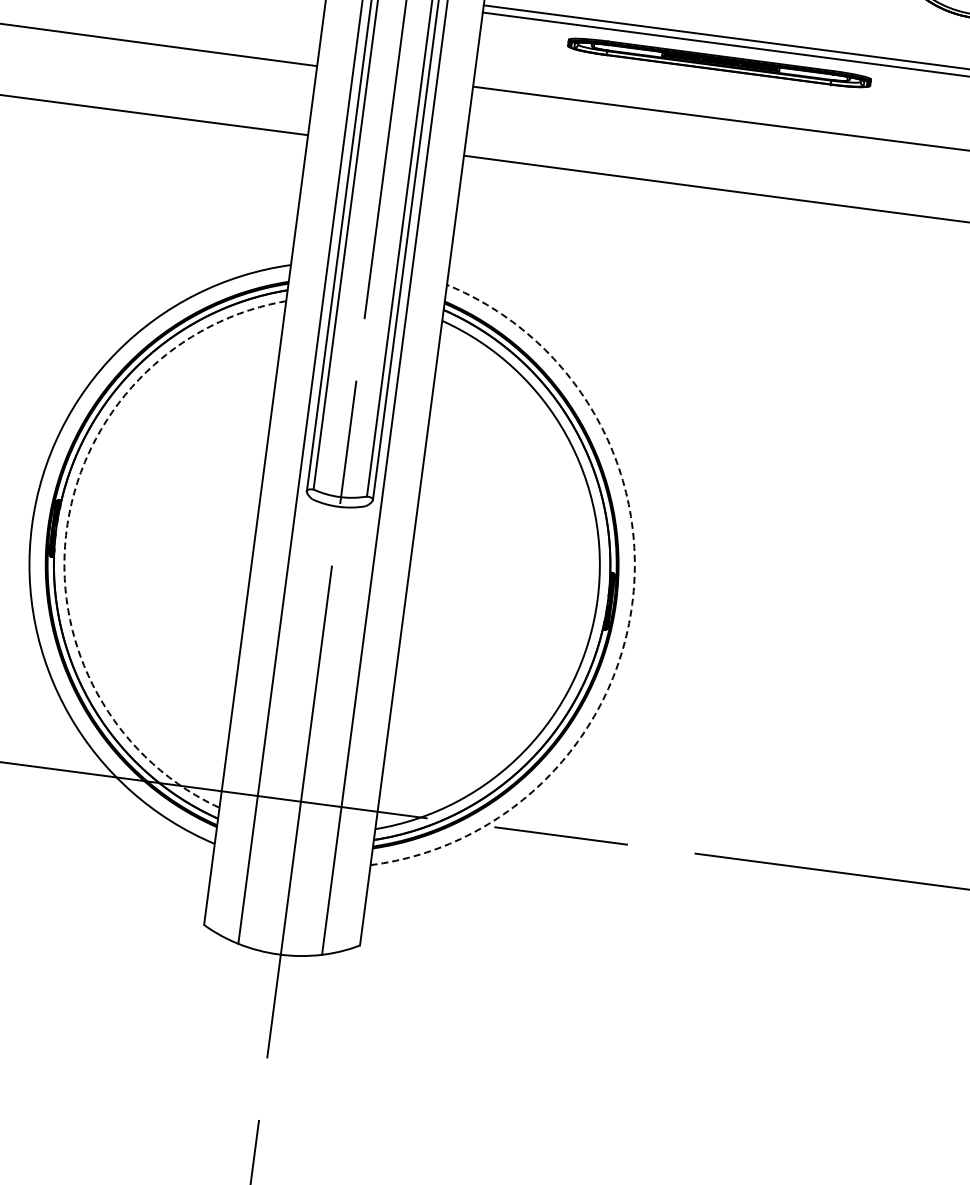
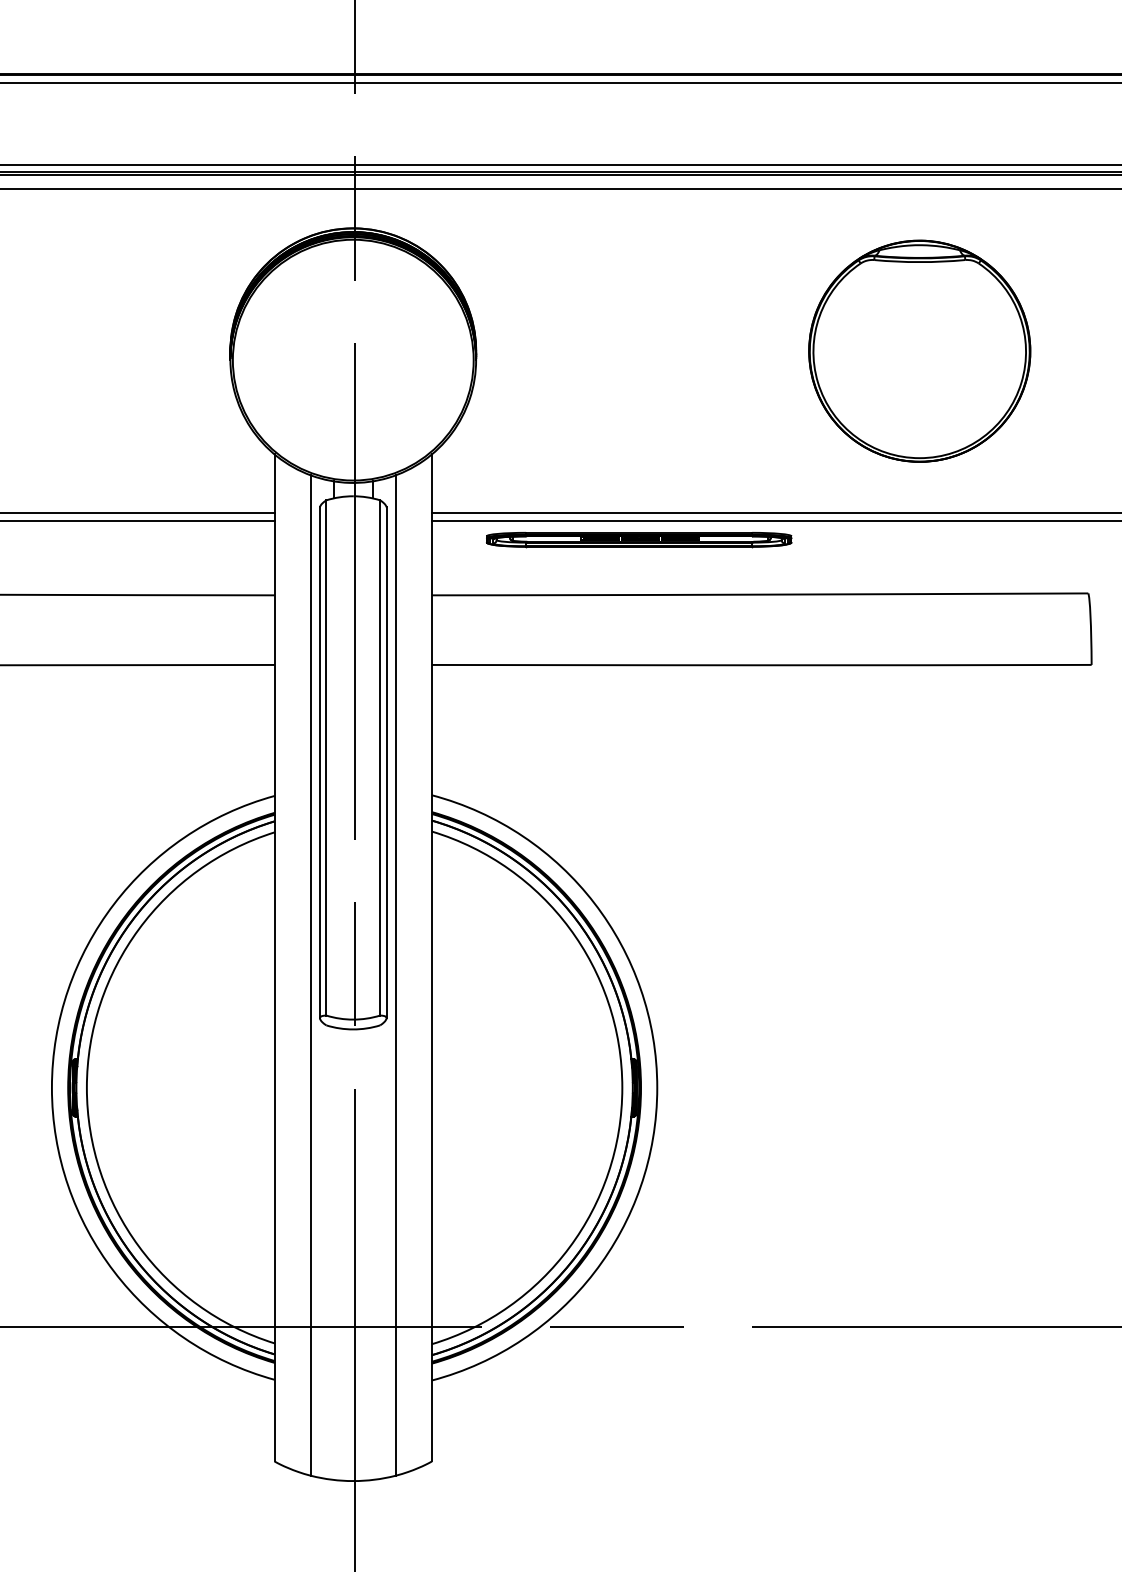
part: (719, 63) -> (639, 540), moved
arc: (66, 529) -> (86, 1087), dashed -> solid
arc: (632, 604) -> (657, 1087), dashed -> solid

